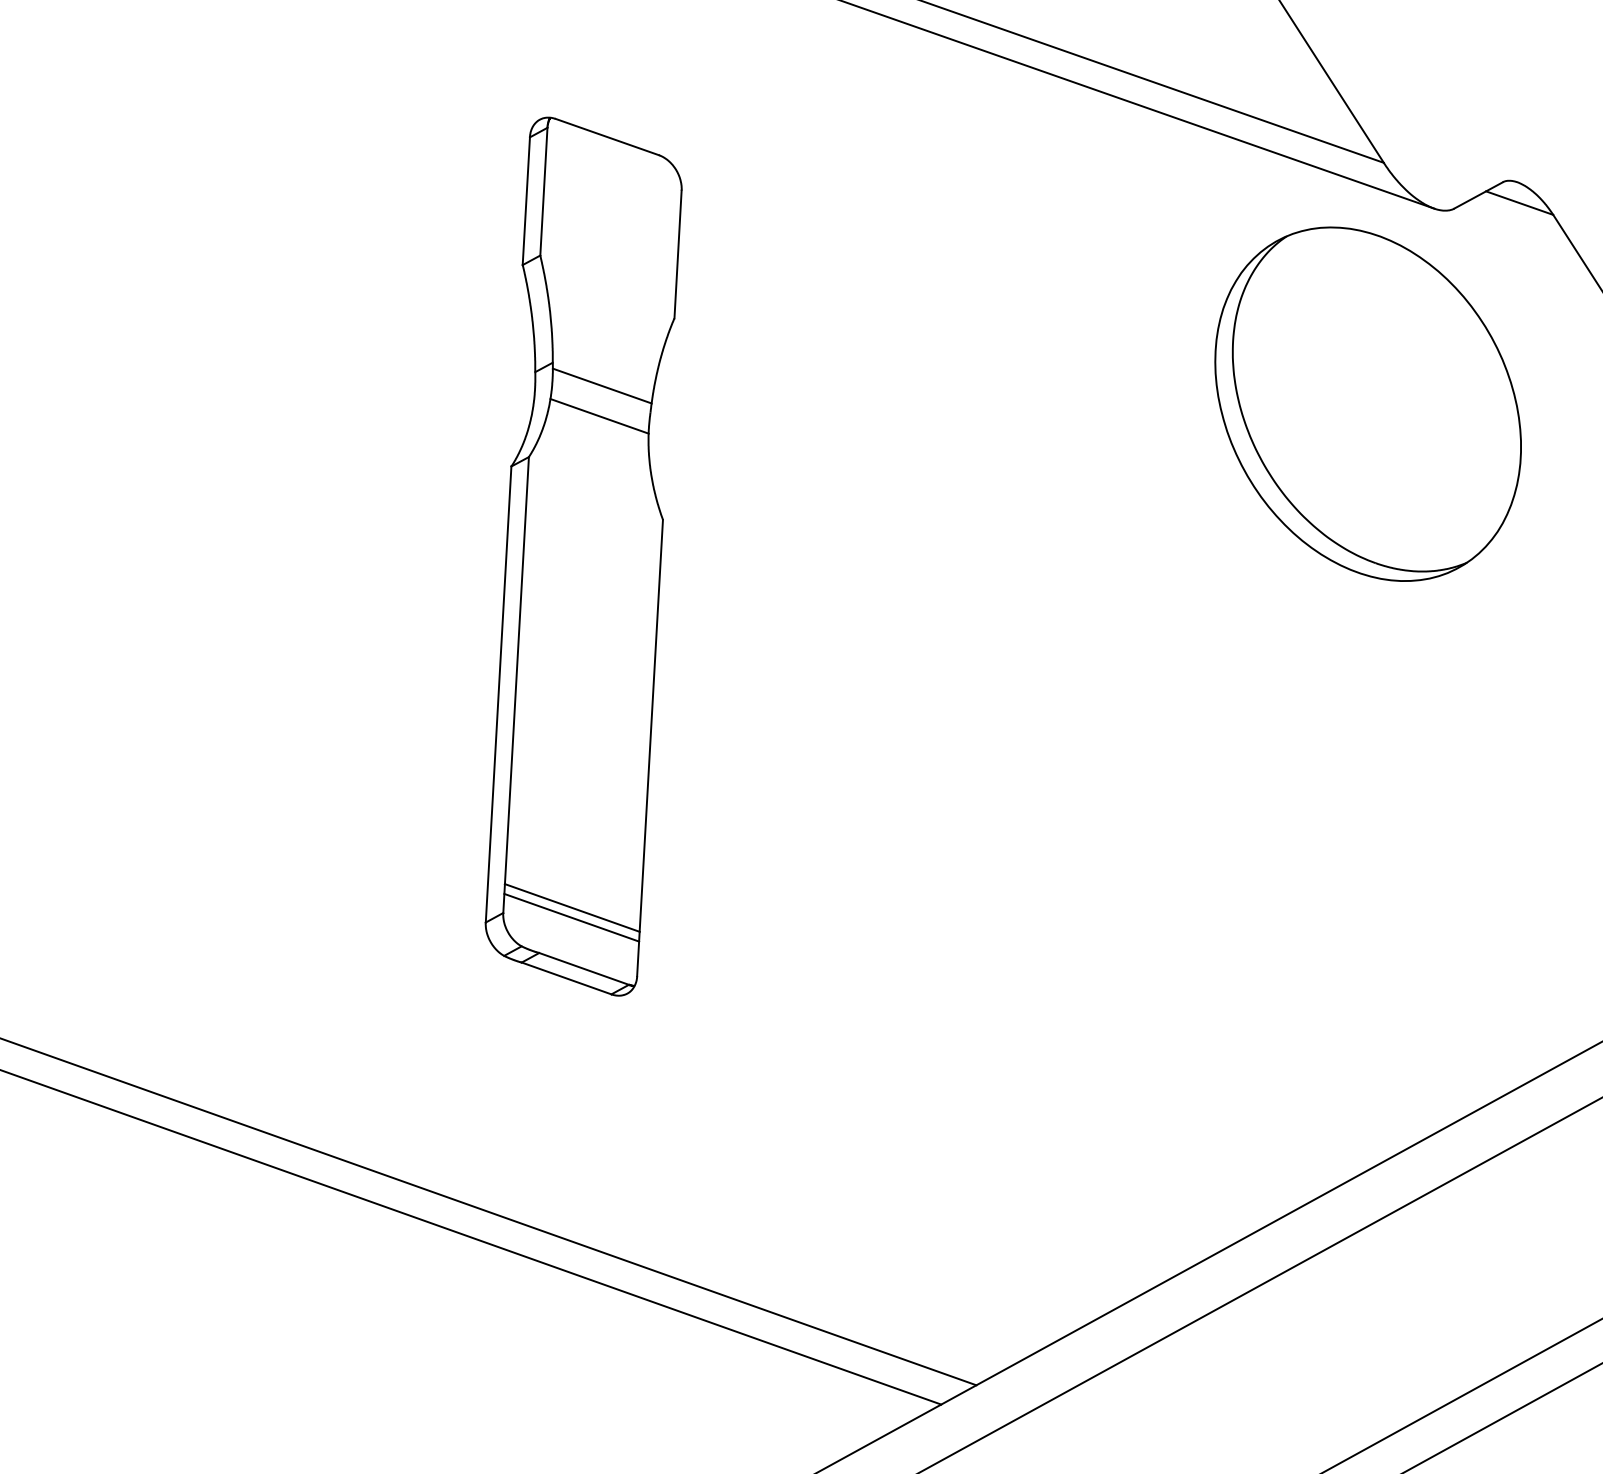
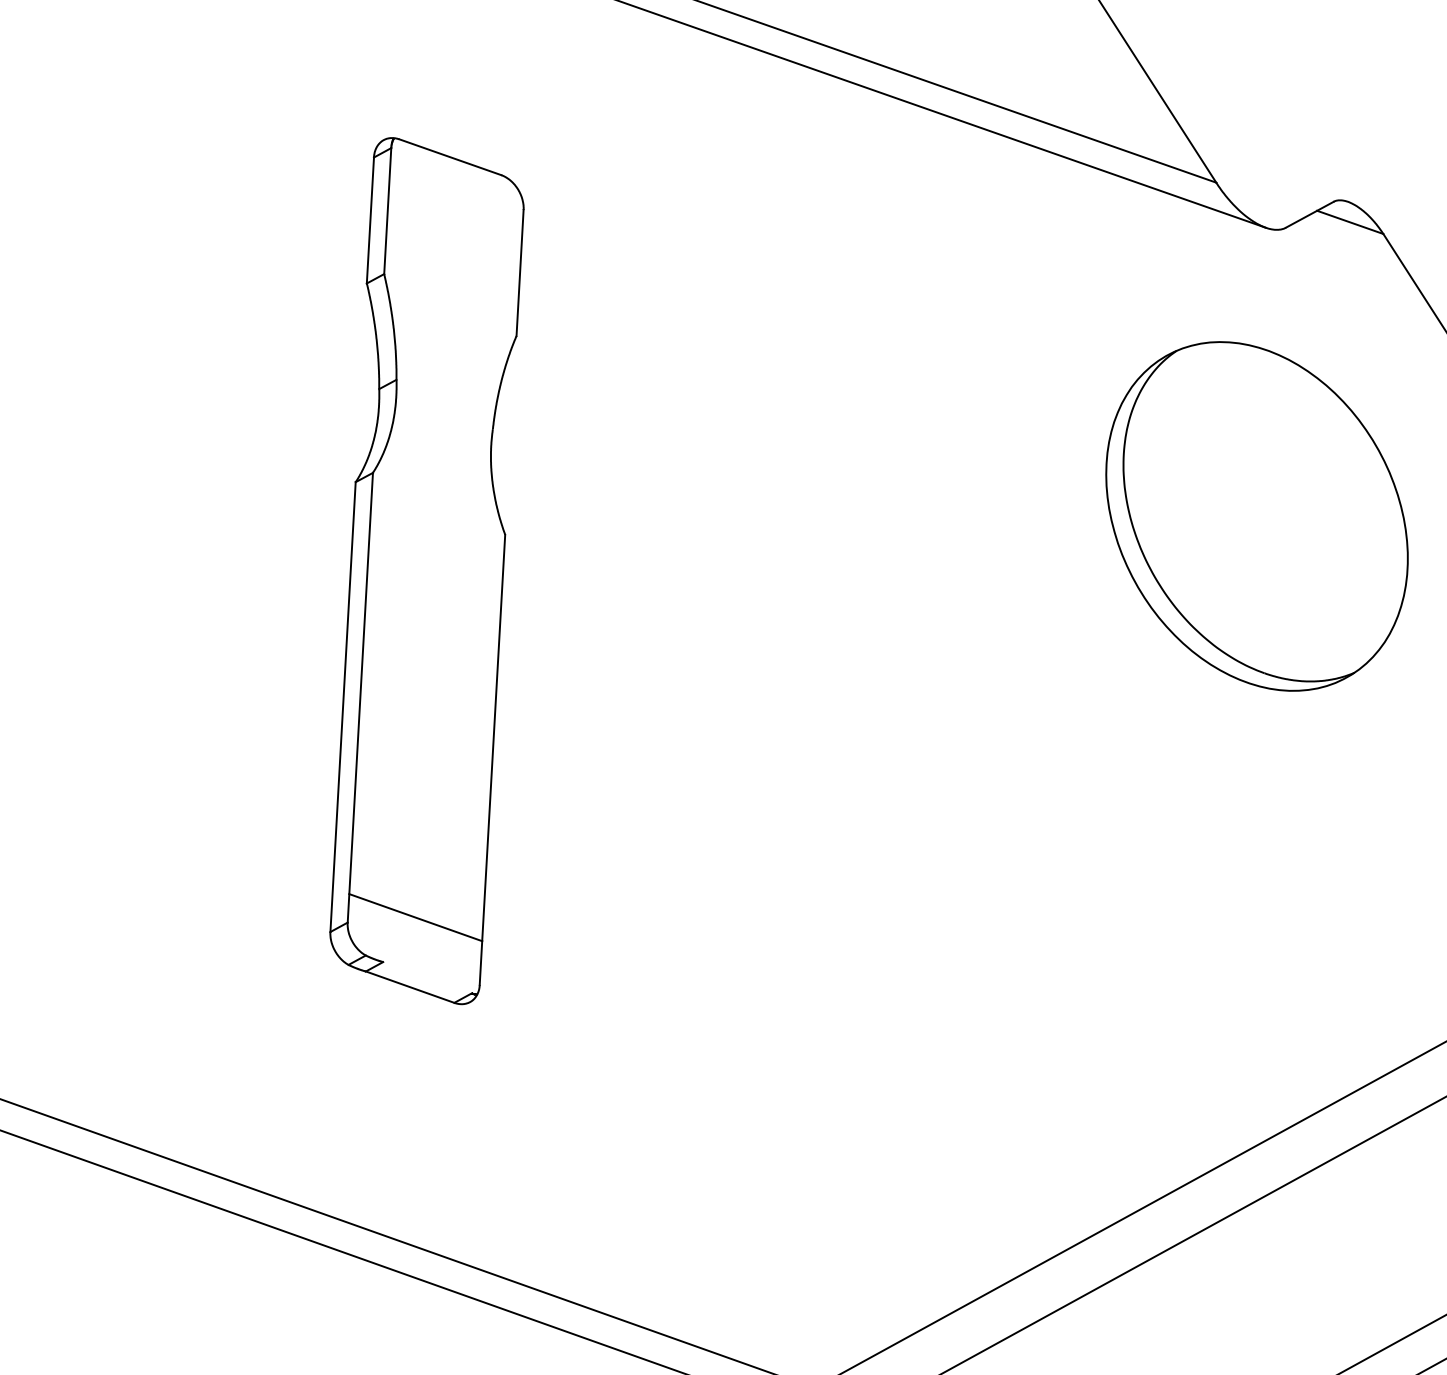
line: (601, 385) -> (444, 402), removed
part: (1367, 403) -> (1256, 515), moved
line: (599, 416) -> (442, 432), removed
line: (571, 917) -> (414, 927), removed
line: (583, 968) -> (426, 977), removed

